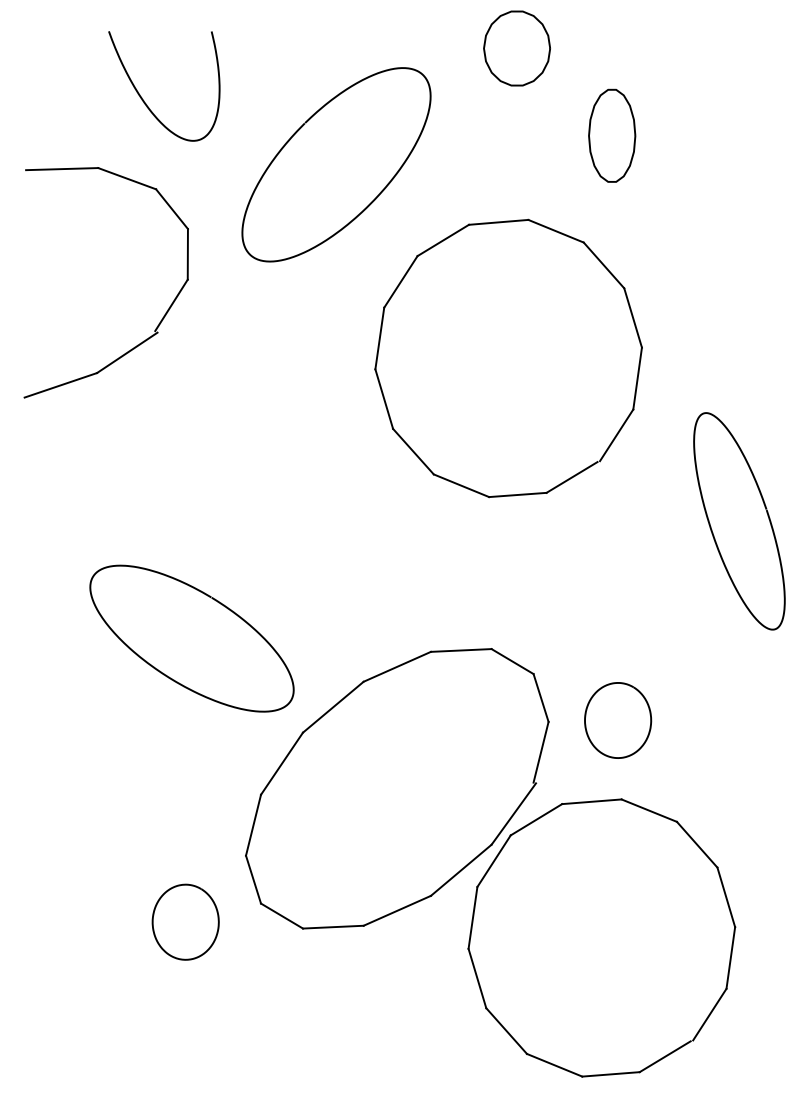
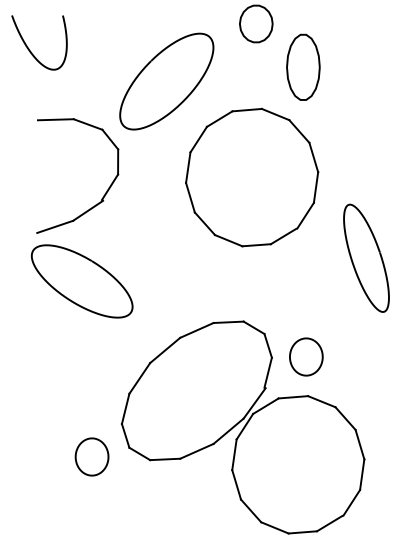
curve: (144, 97) -> (29, 48), moved
part: (612, 134) -> (303, 66), size x1.43
part: (164, 311) -> (106, 190), moved
curve: (166, 673) -> (69, 298), moved

